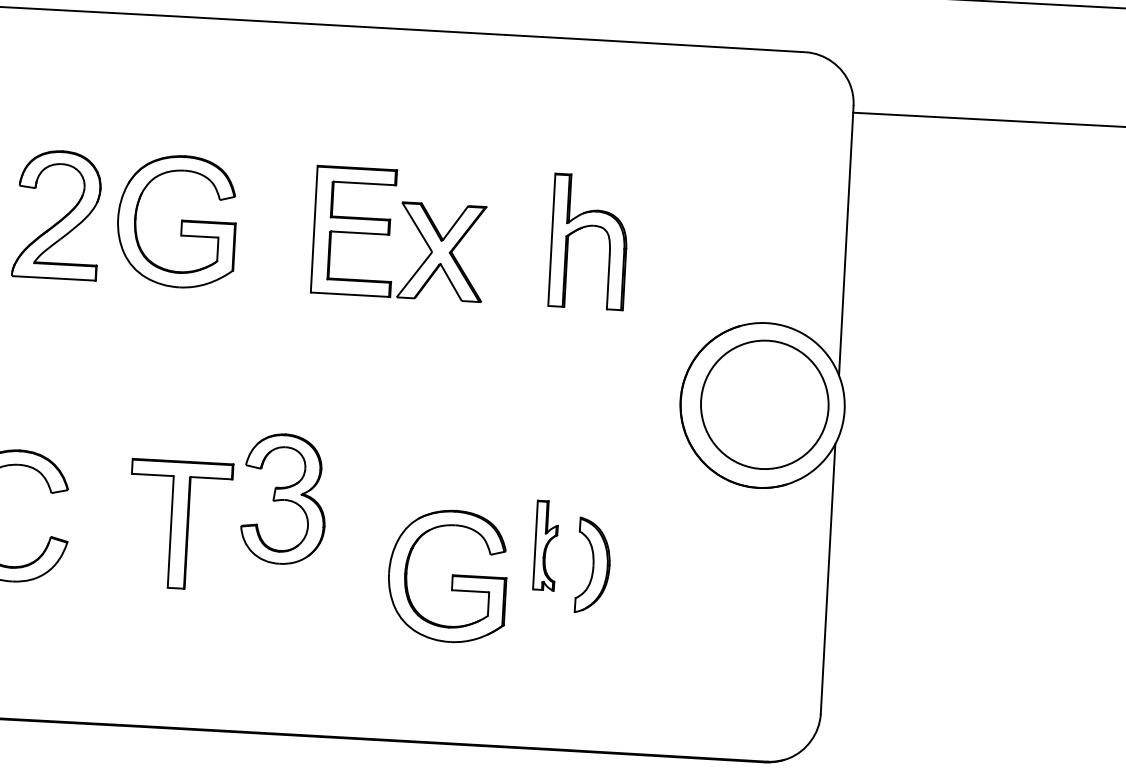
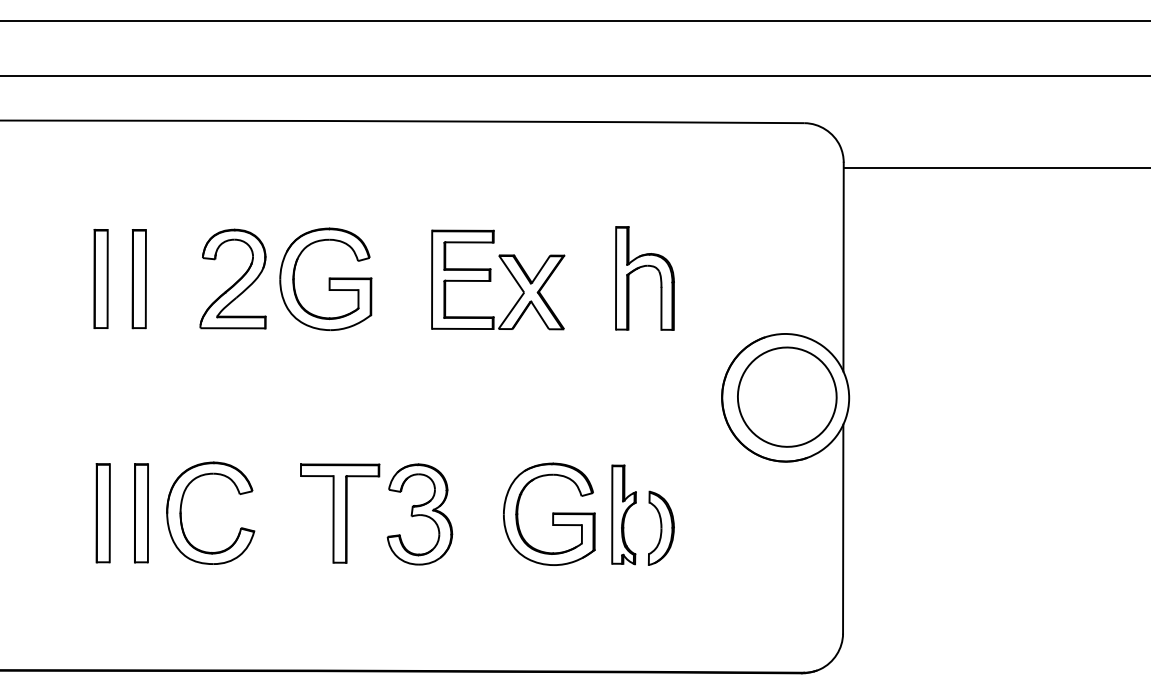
part: (283, 499) -> (419, 514), moved
part: (545, 545) -> (623, 514), size x1.43
part: (448, 575) -> (549, 513), moved

